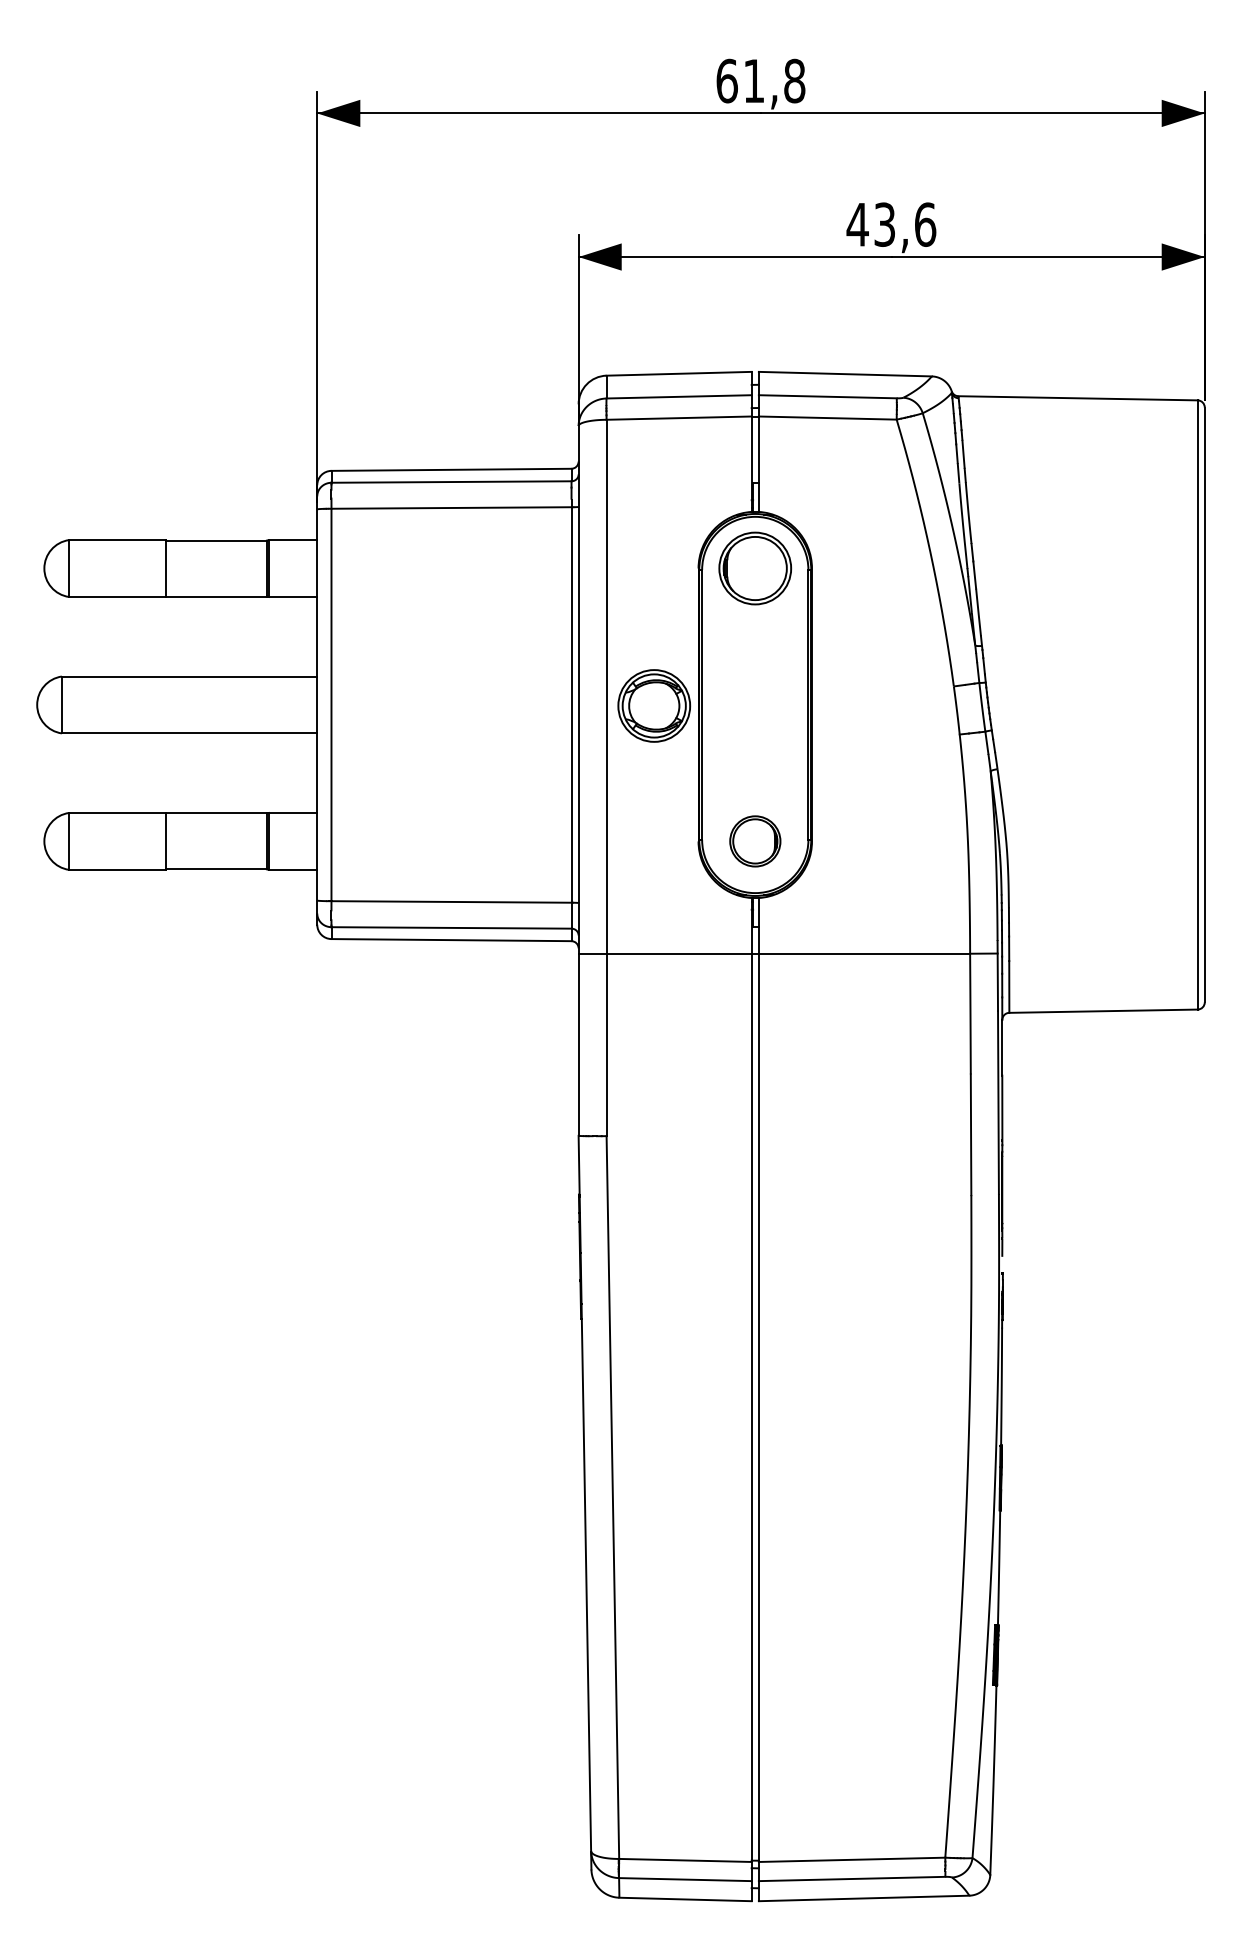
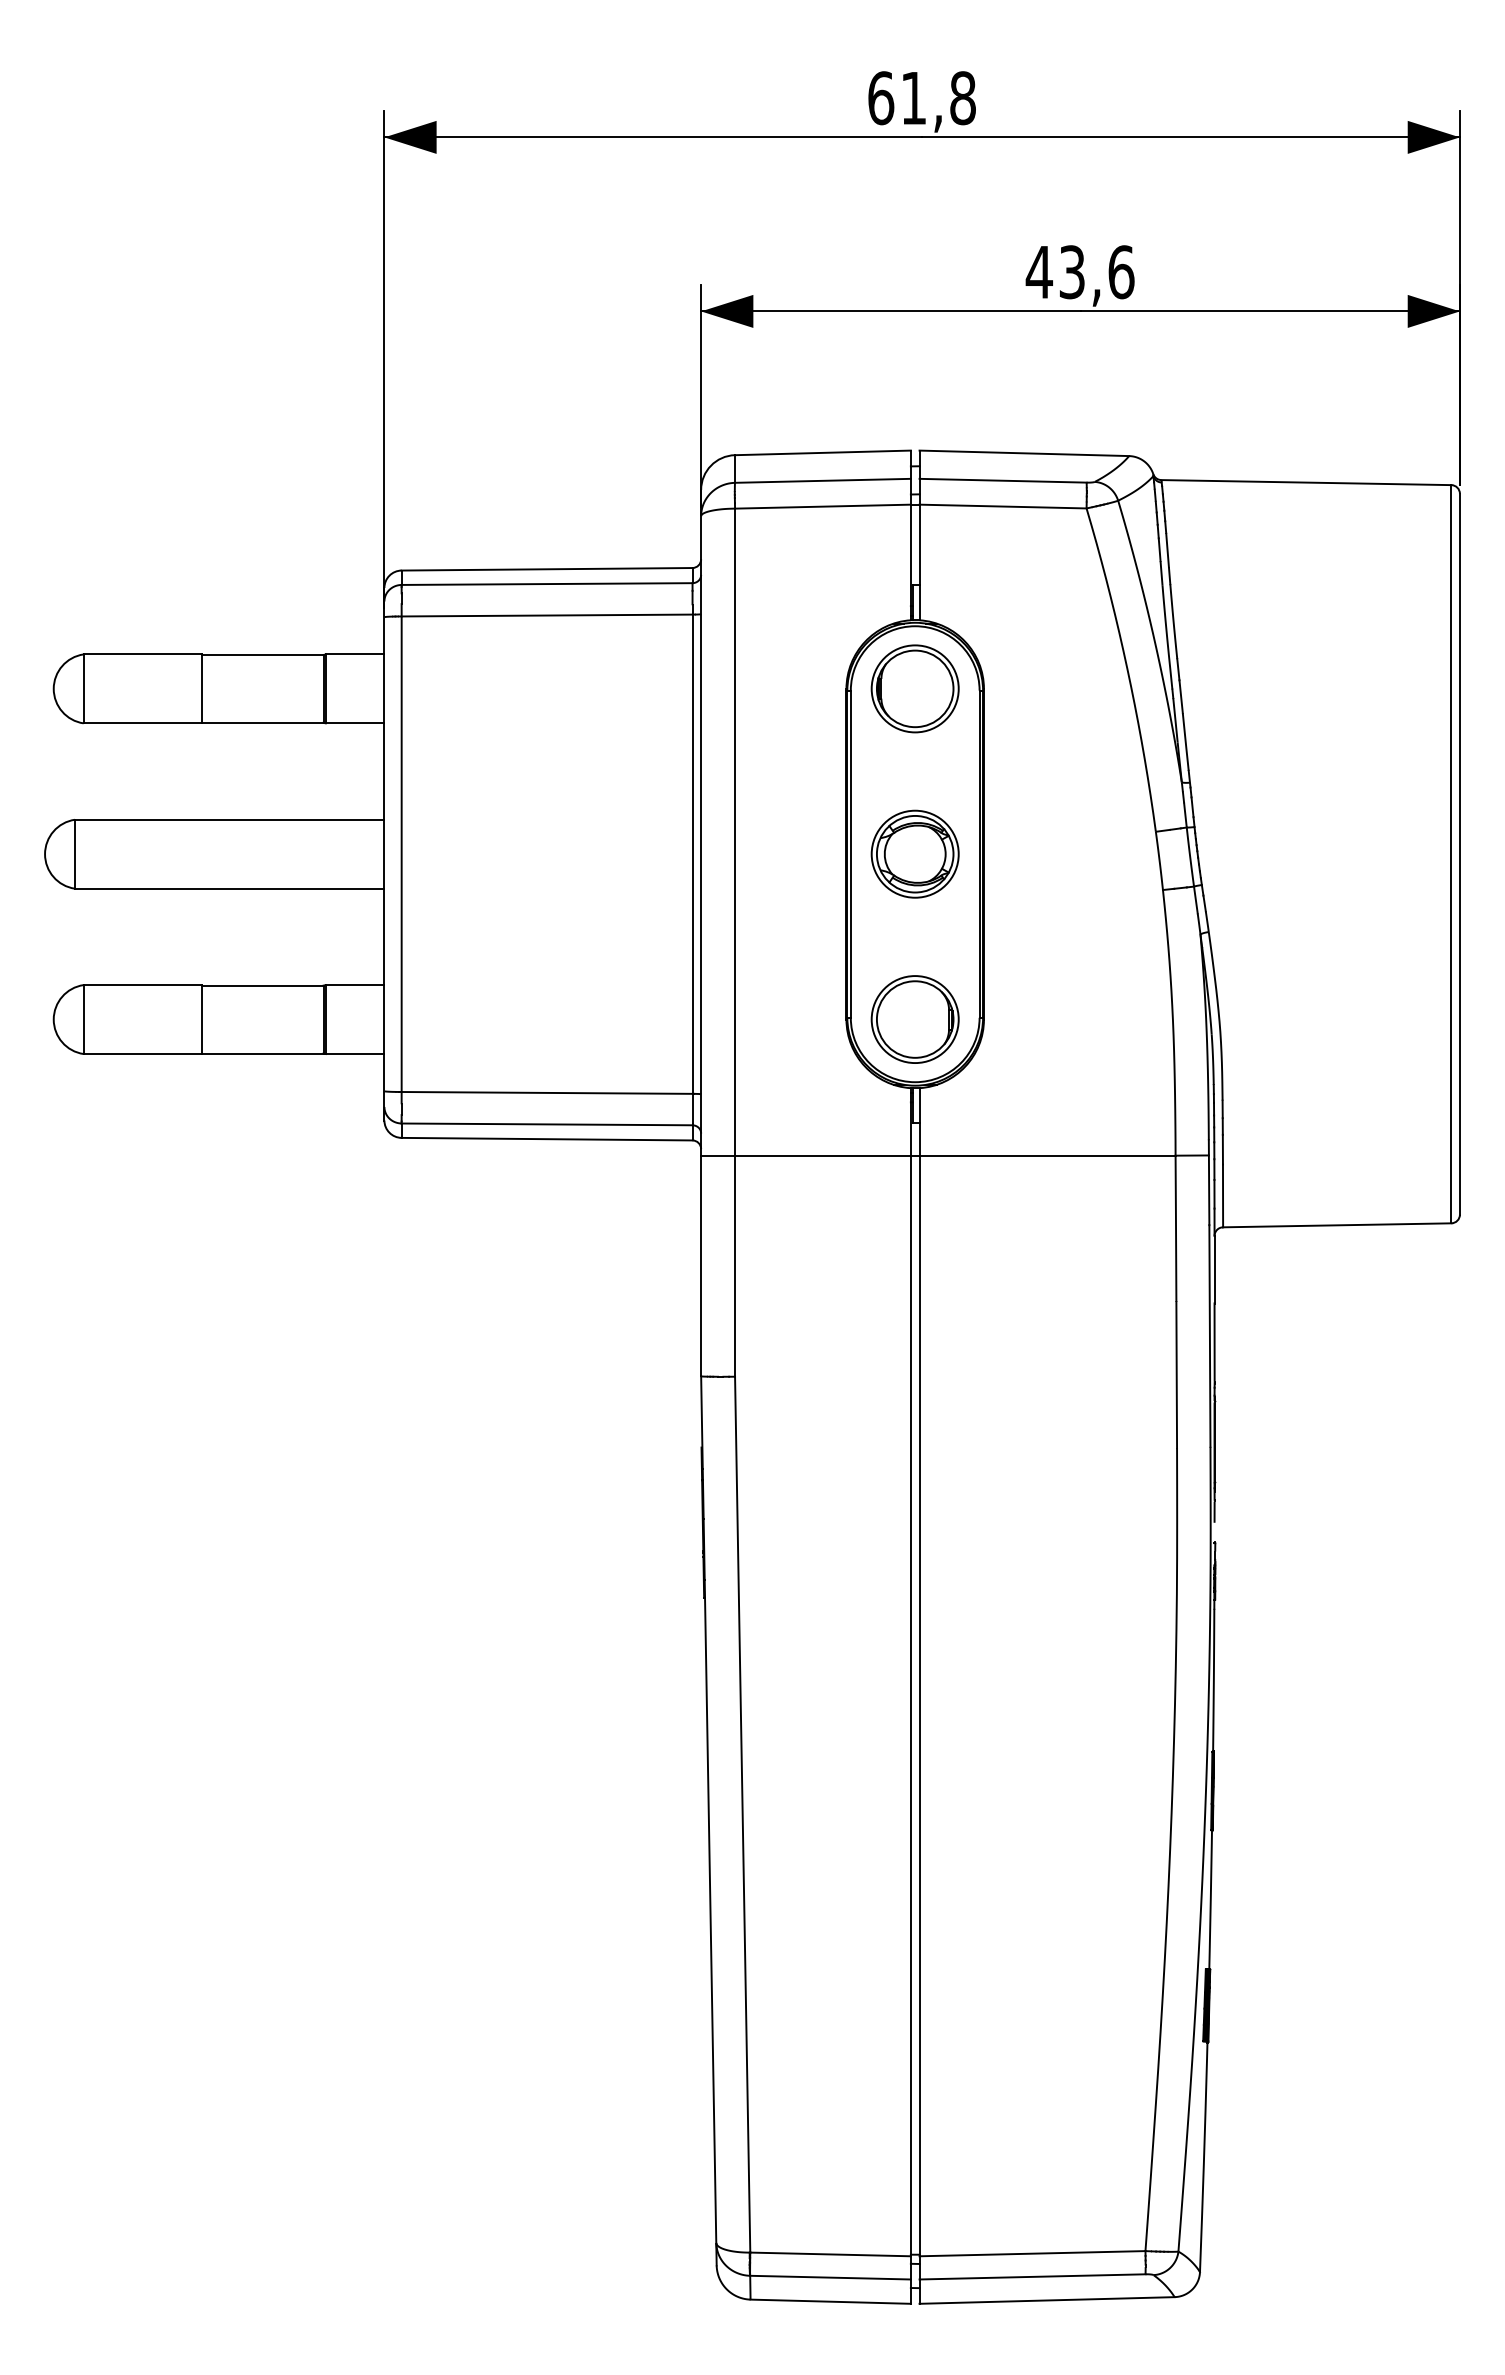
part: (654, 705) -> (915, 853), moved
part: (755, 841) -> (915, 1019), size x1.43

